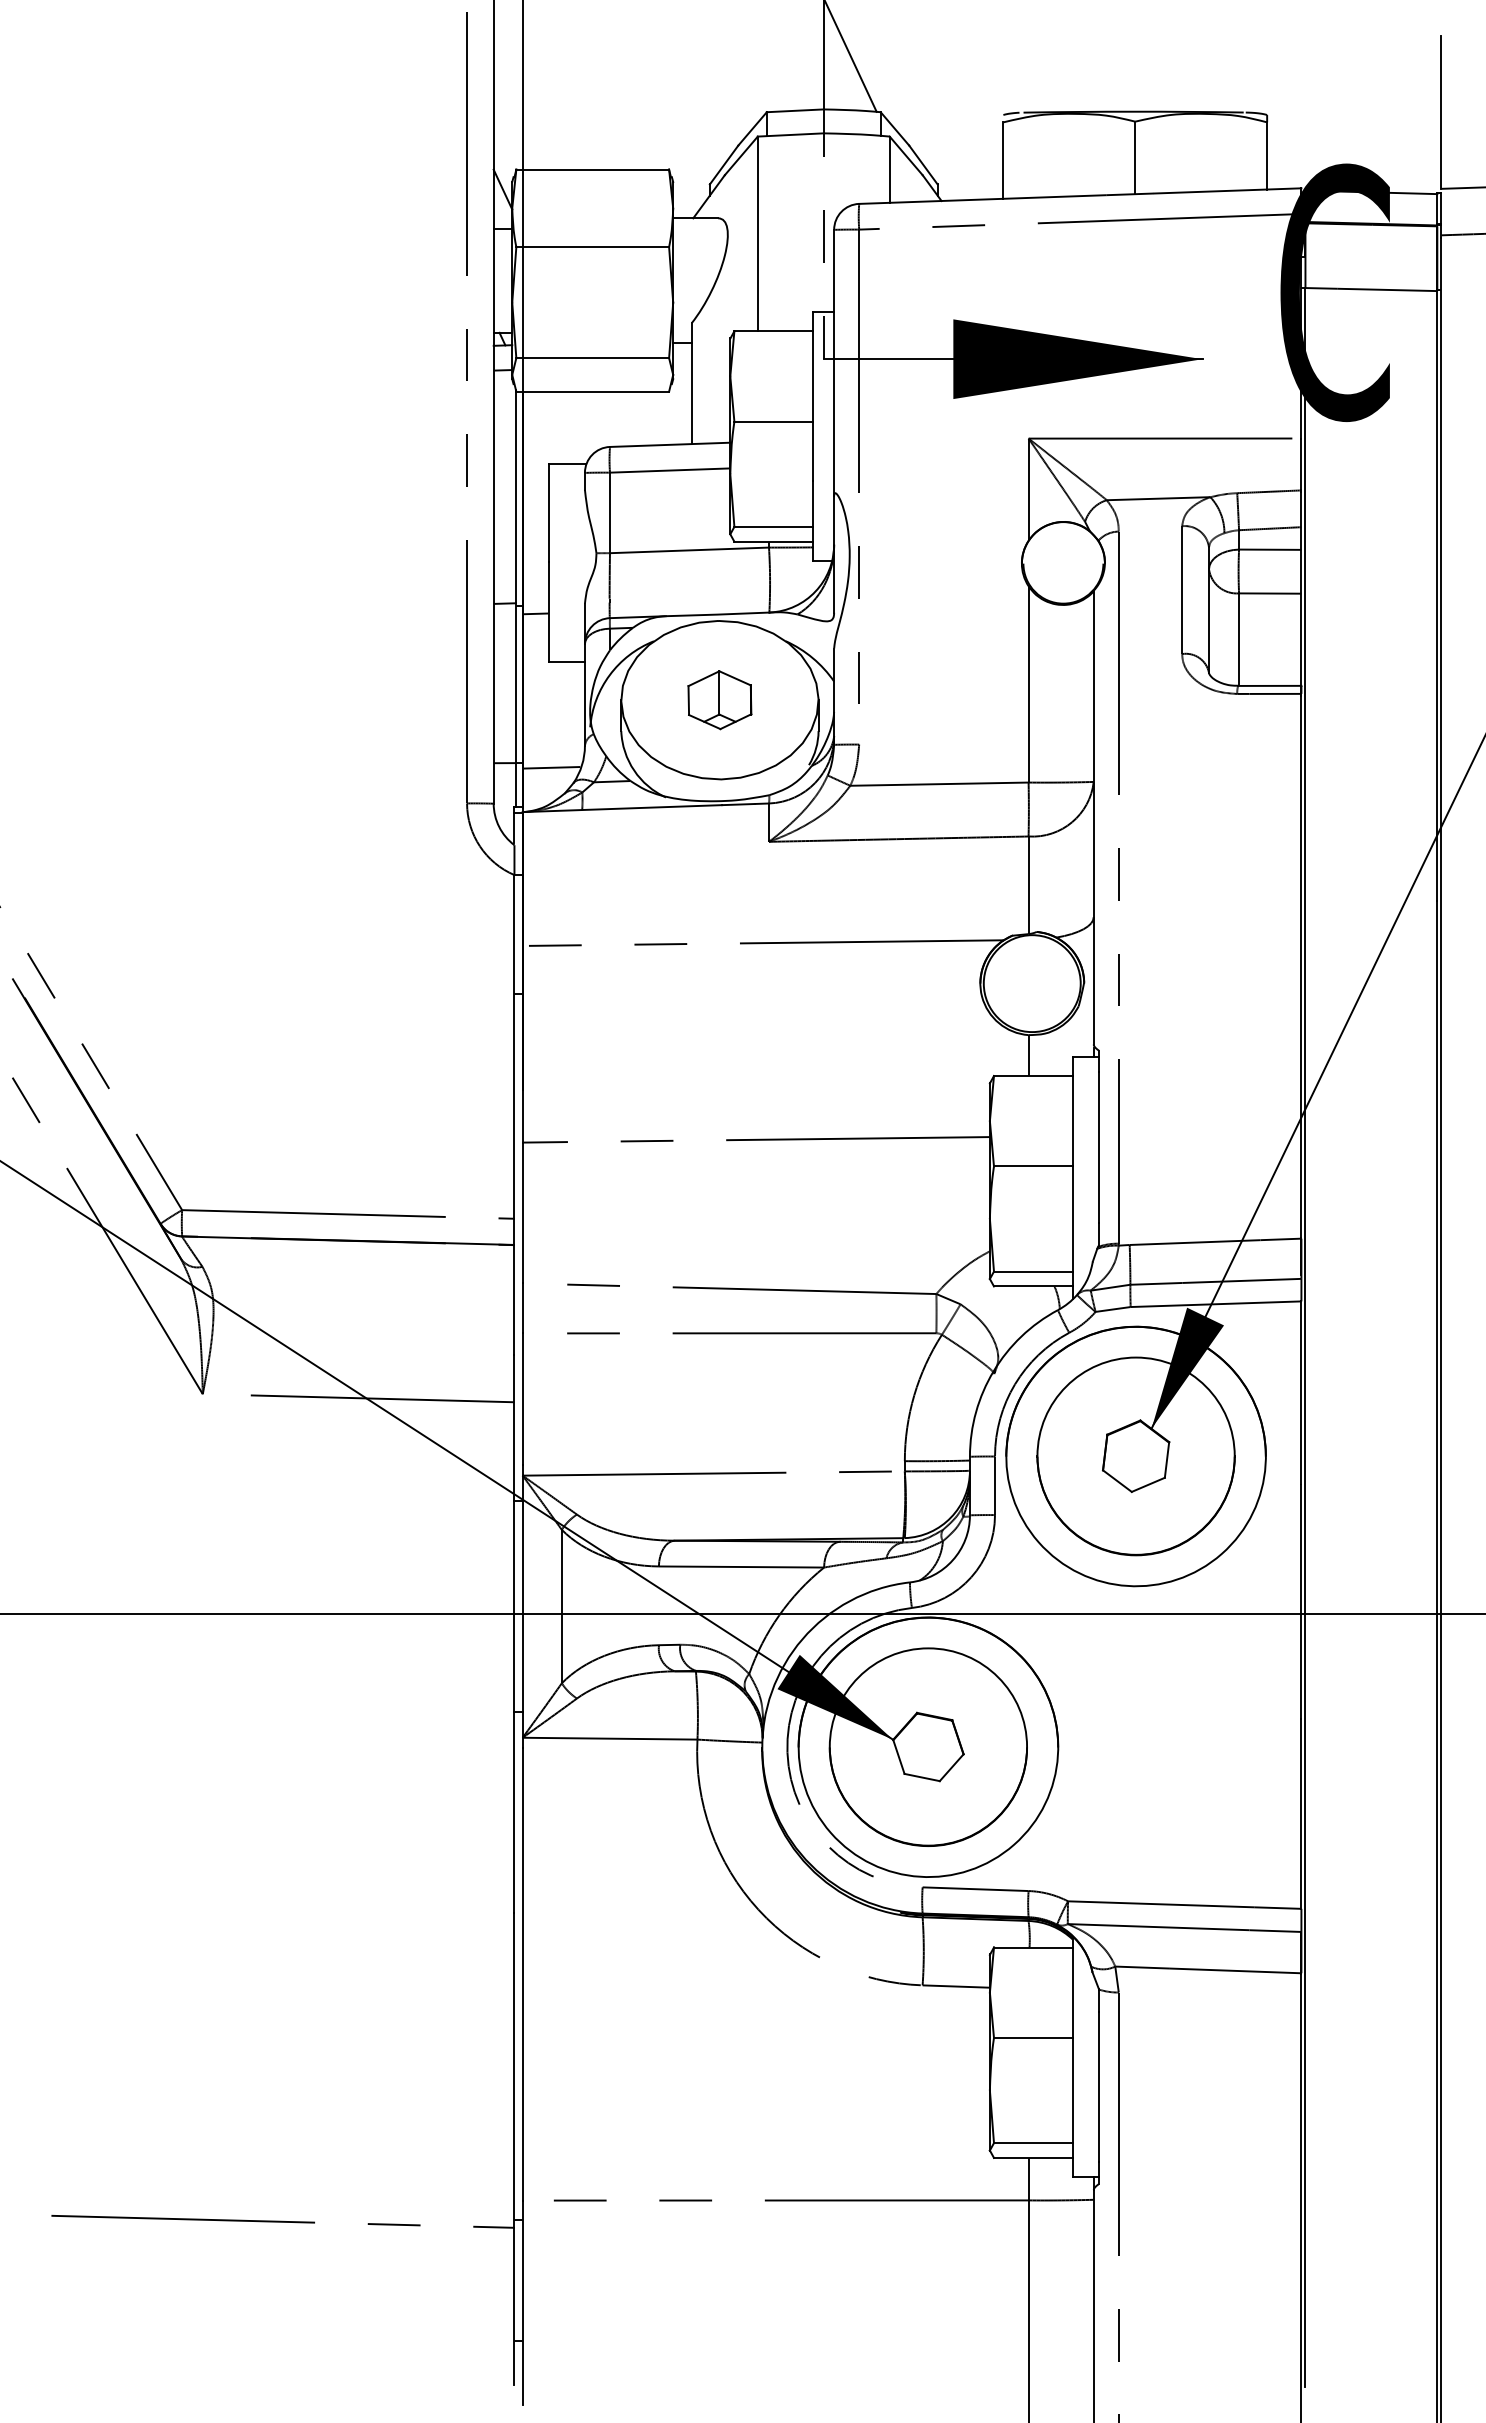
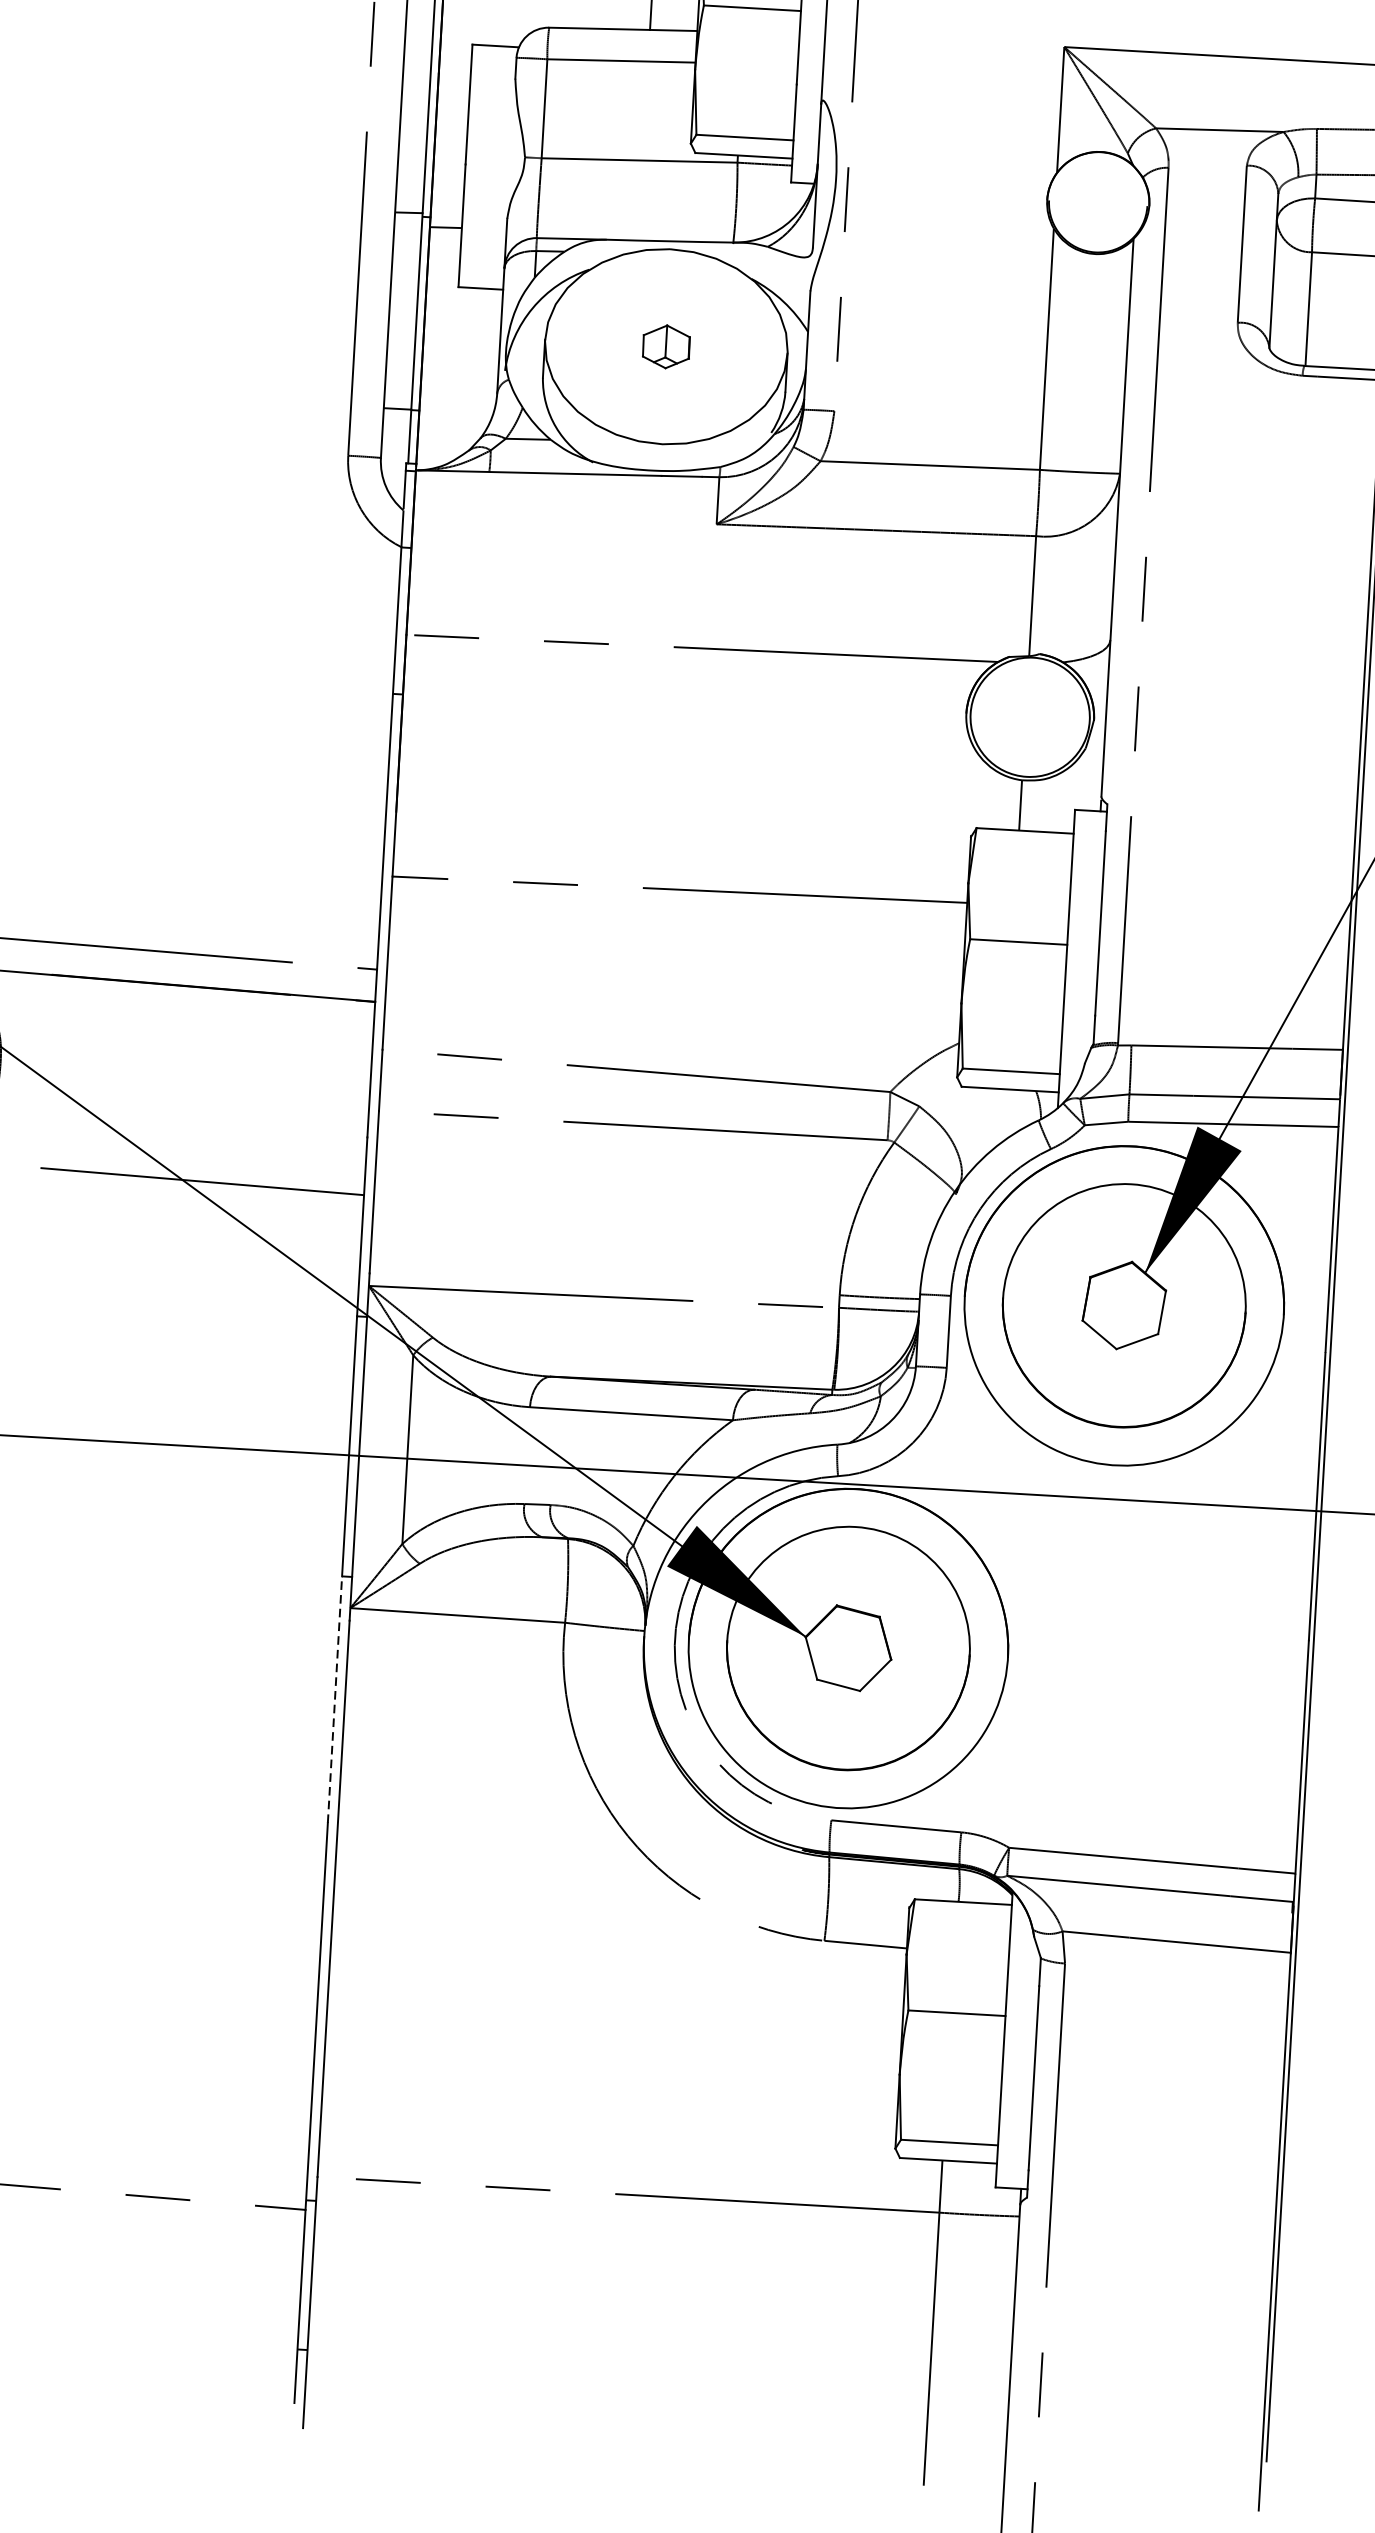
part: (719, 700) -> (665, 347), size x0.6
line: (551, 767) -> (454, 417), removed
line: (514, 1812) -> (335, 1699), solid -> dashed

